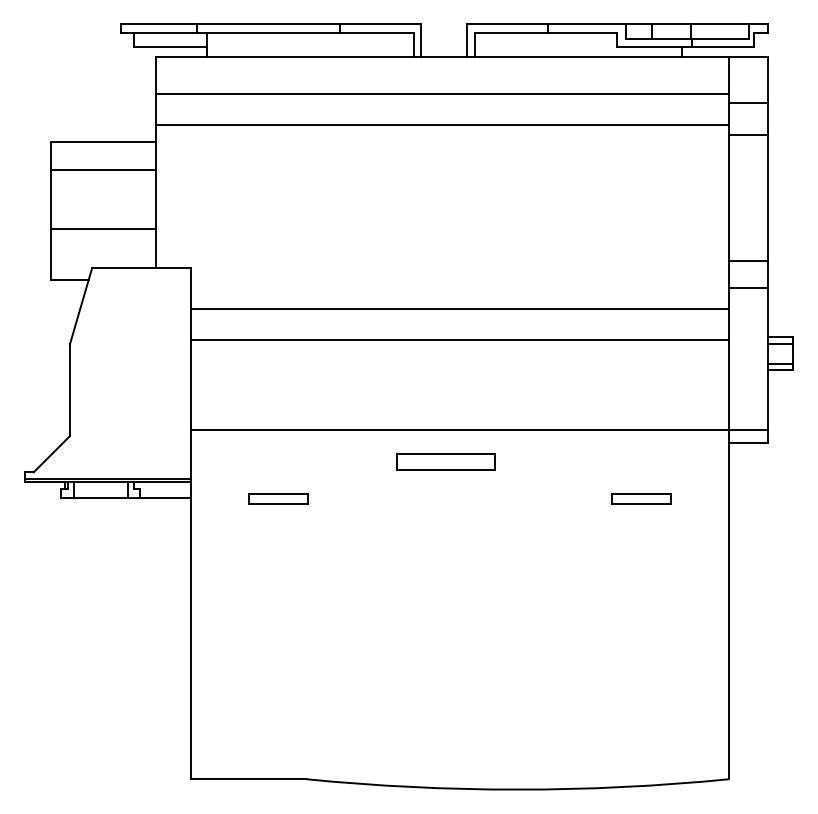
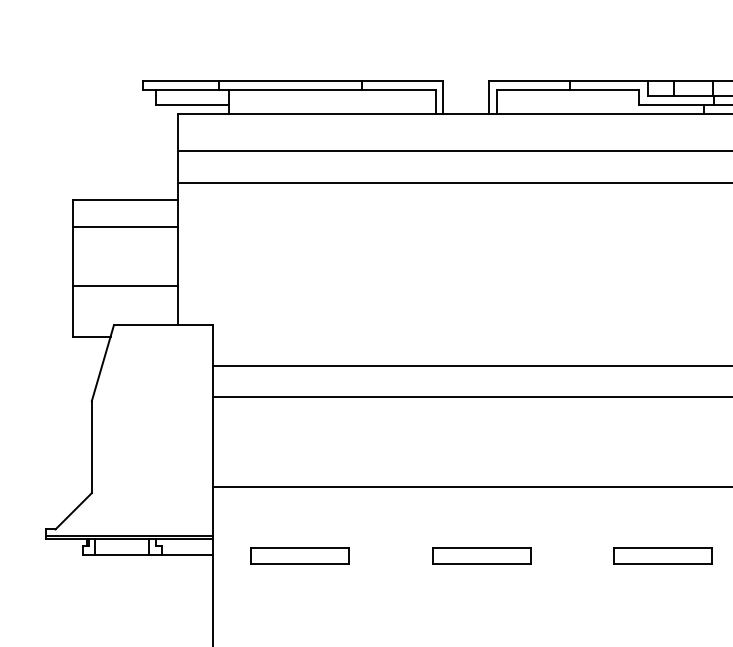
part: (445, 461) -> (481, 555), moved
part: (278, 498) -> (300, 555), size x1.67
part: (640, 498) -> (662, 555), size x1.67

